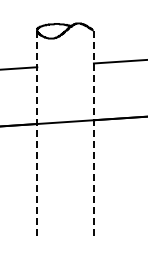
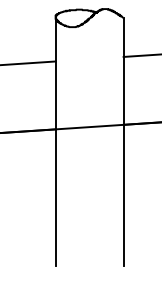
line: (37, 134) -> (56, 141), dashed -> solid
line: (93, 134) -> (123, 141), dashed -> solid

